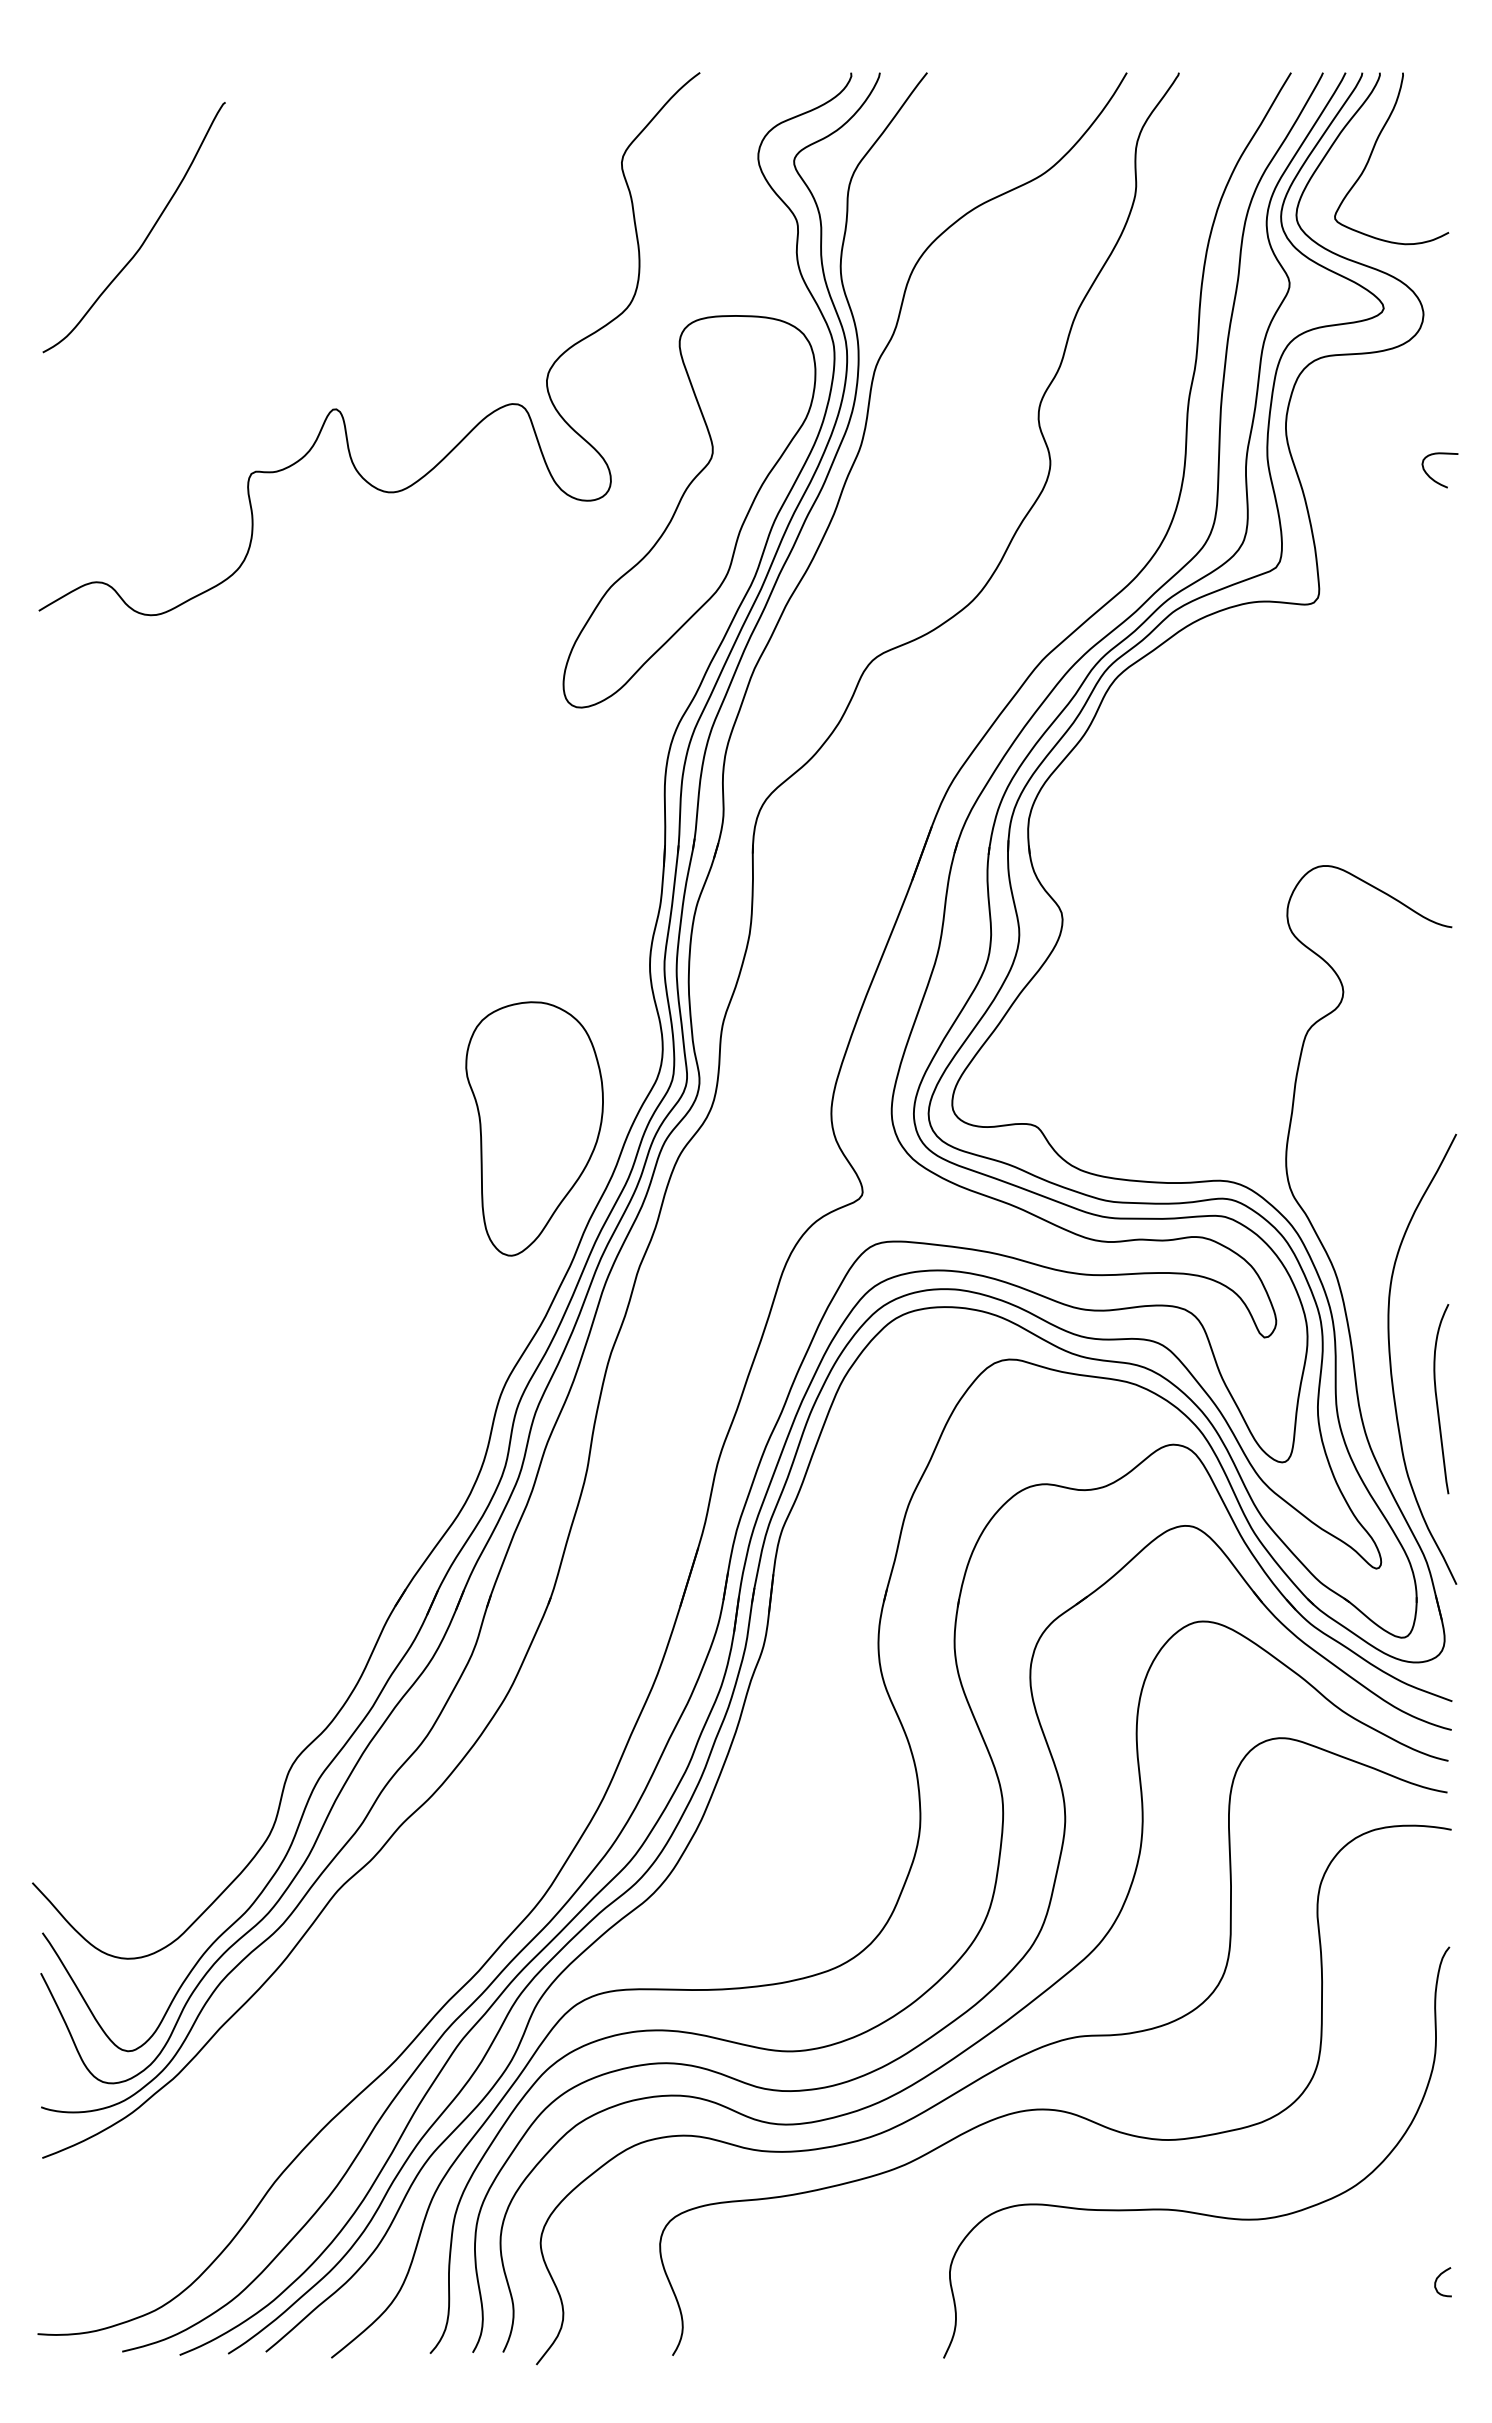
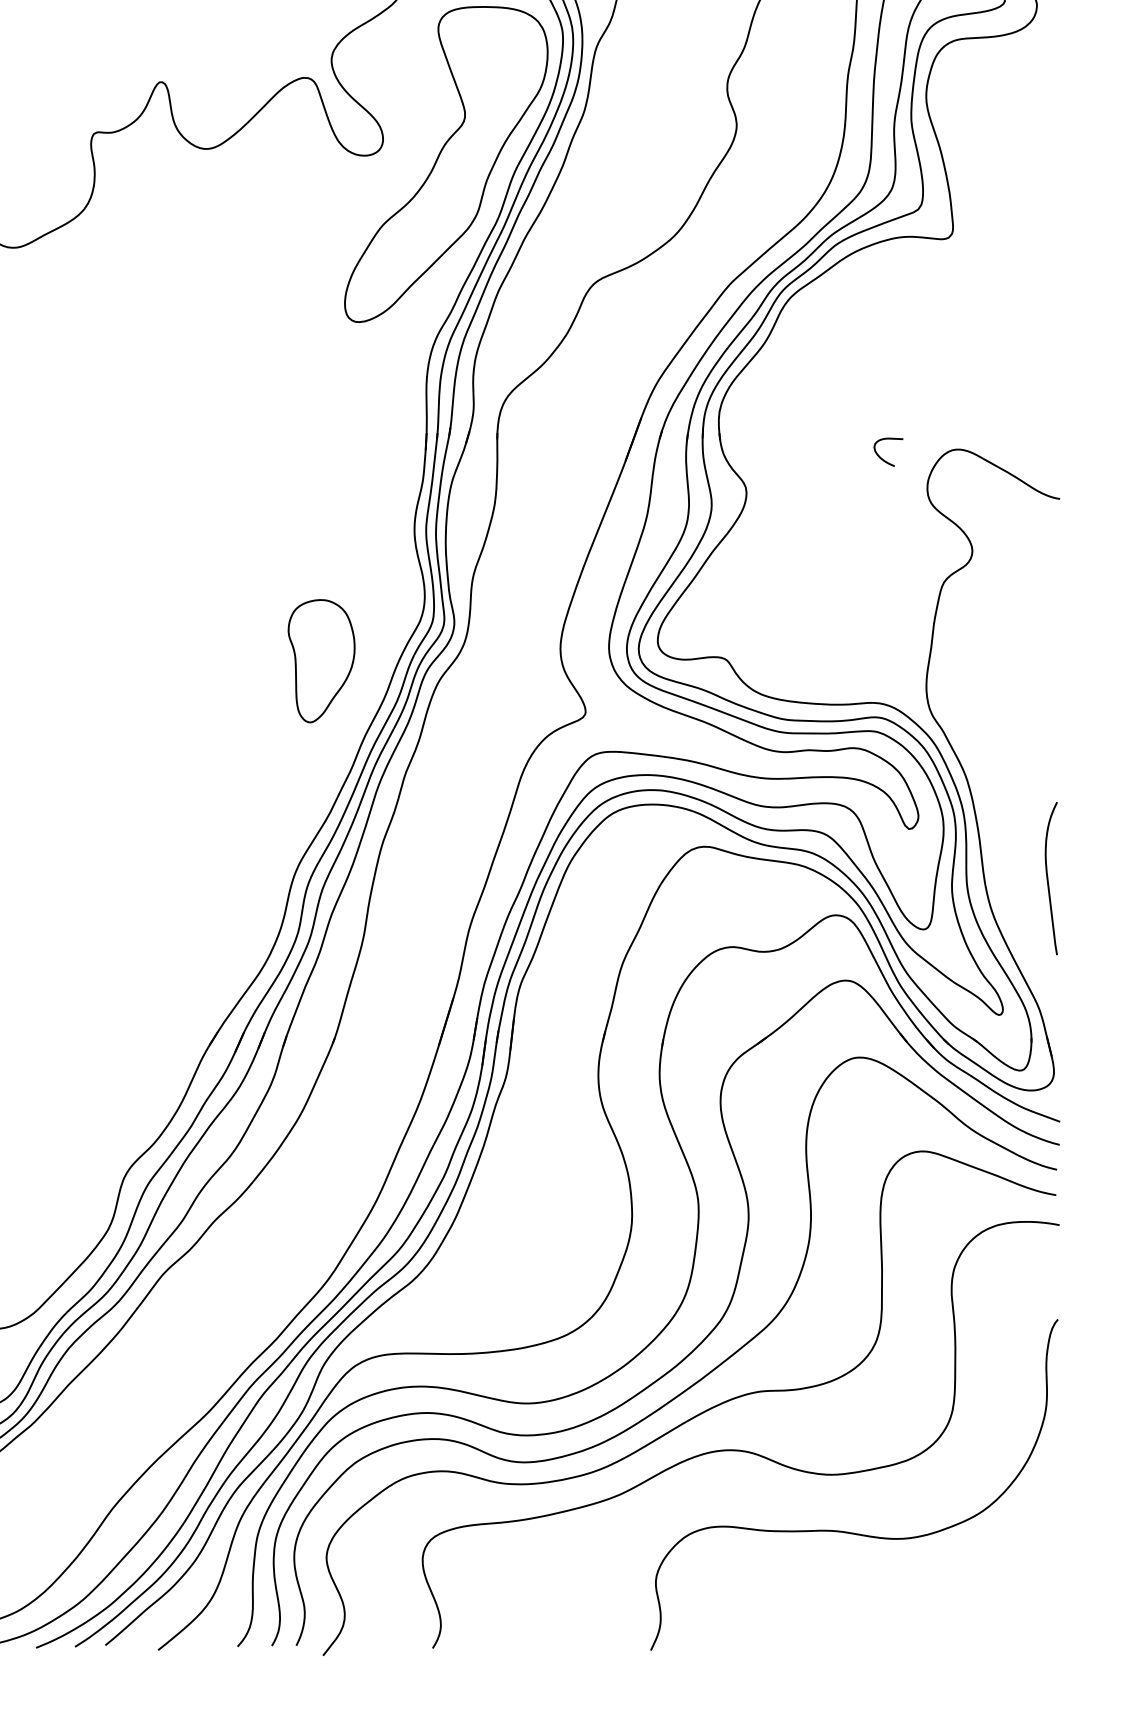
curve: (1433, 478) -> (883, 458), moved
part: (534, 1128) -> (321, 660), size x0.6
curve: (1391, 1360) -> (1011, 847), removed
curve: (1437, 2280) -> (1048, 1587), removed

